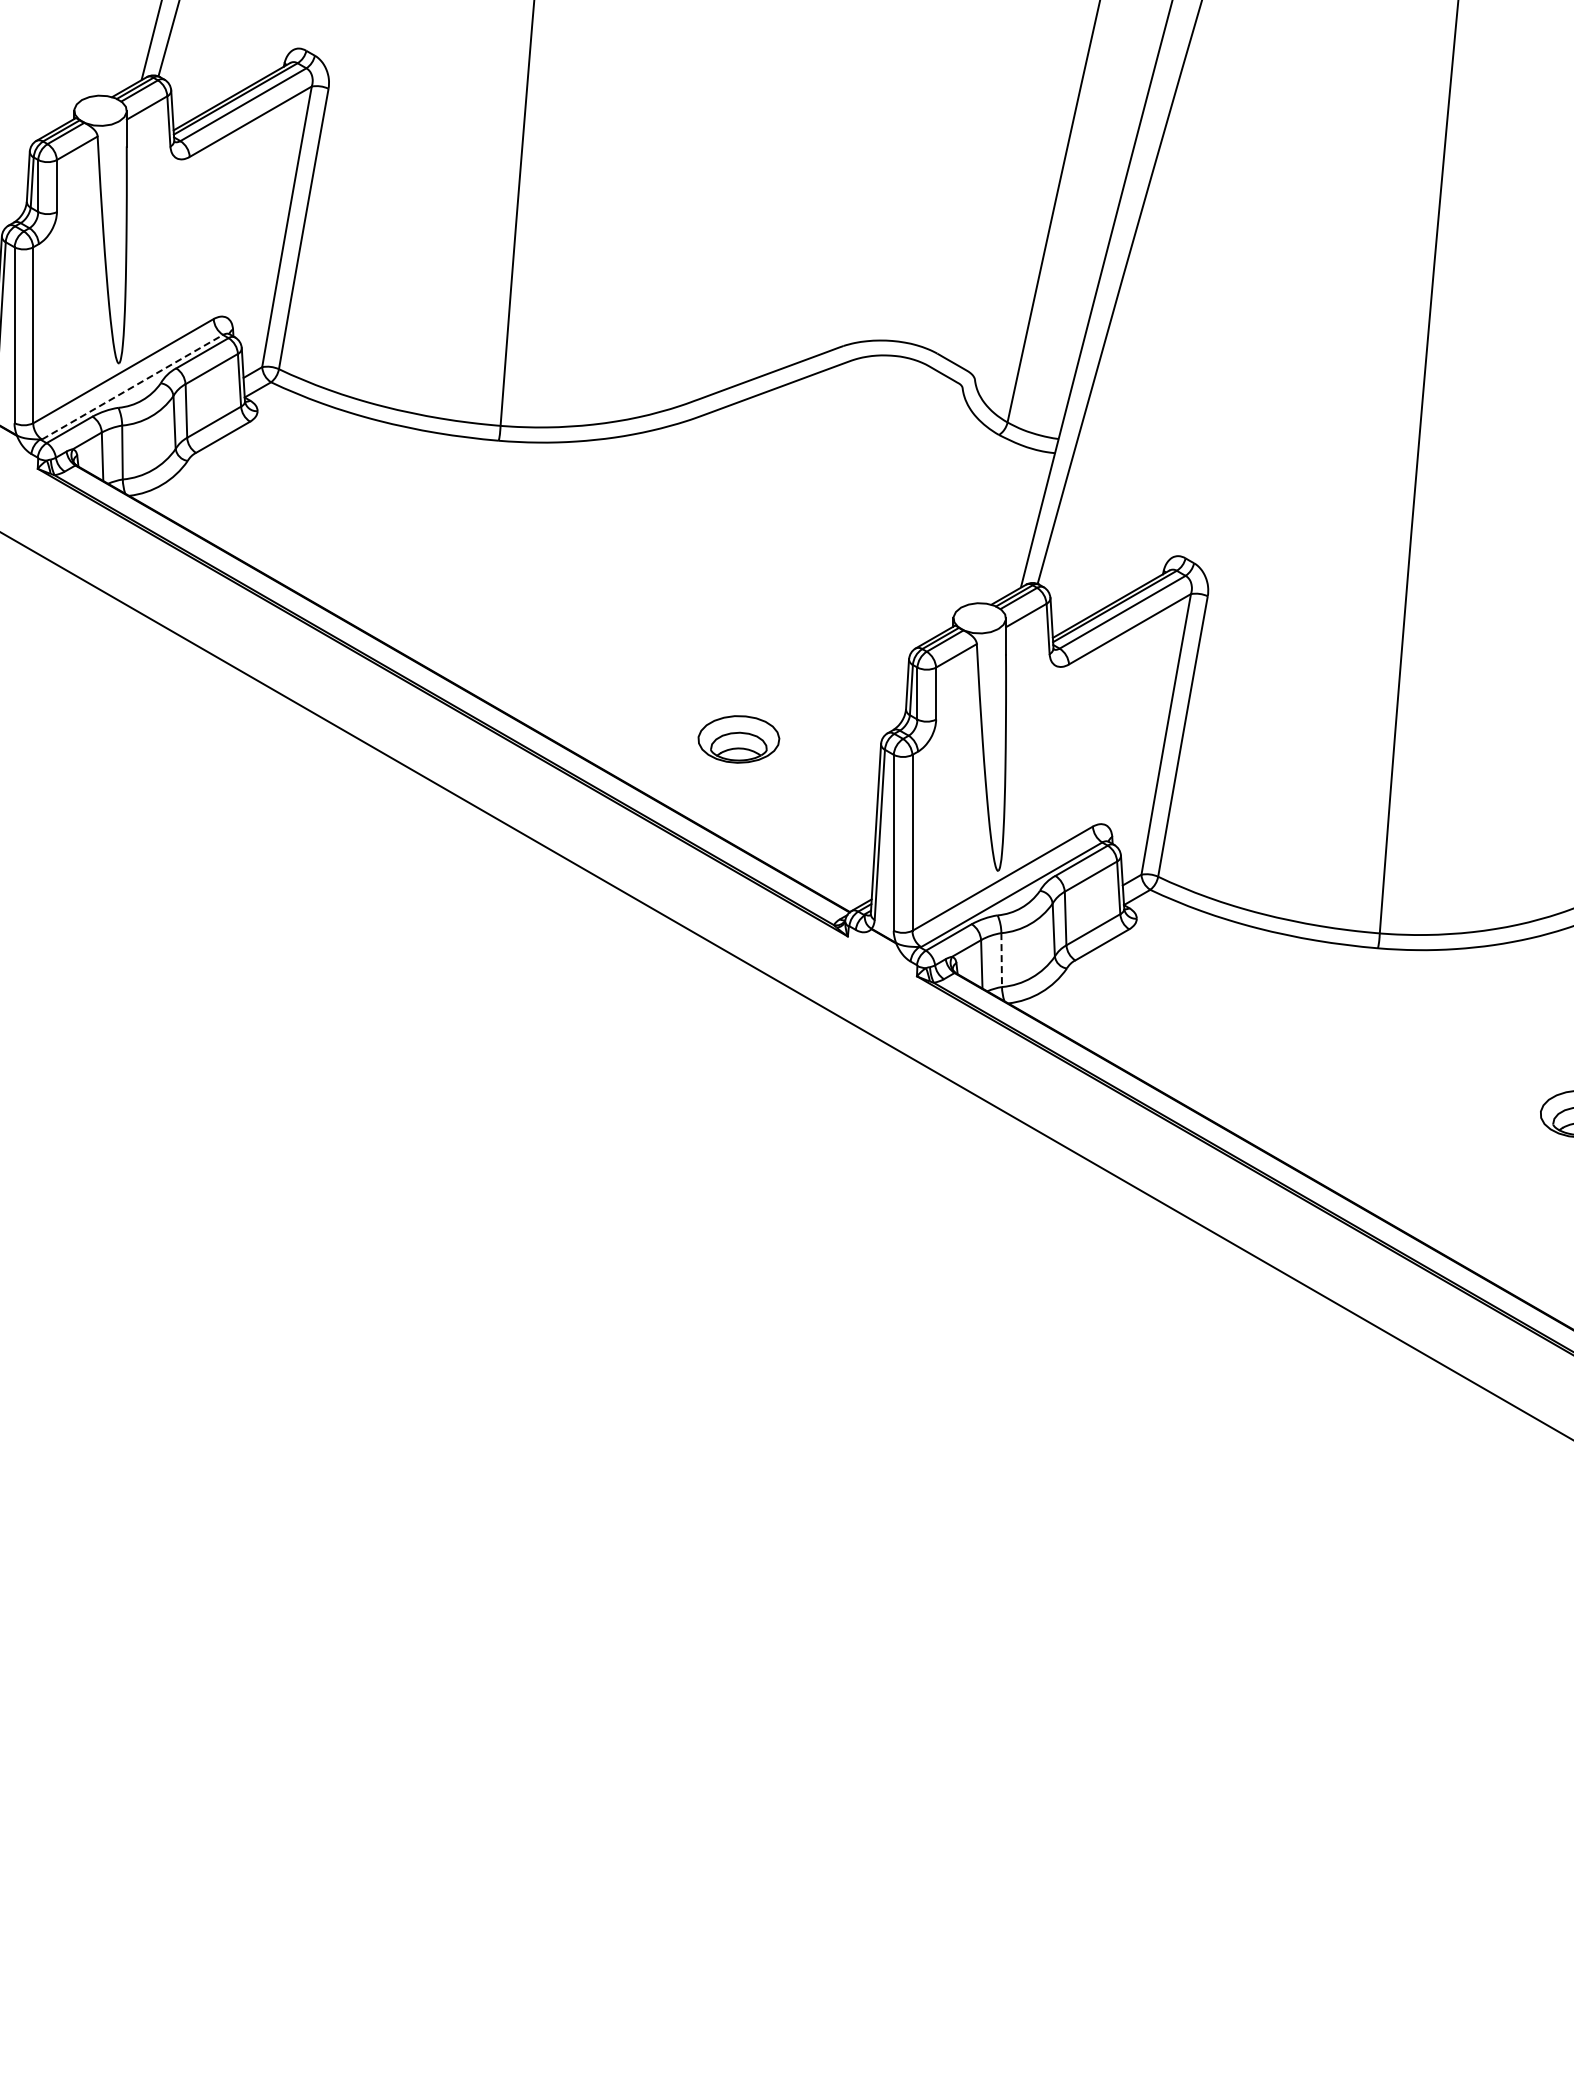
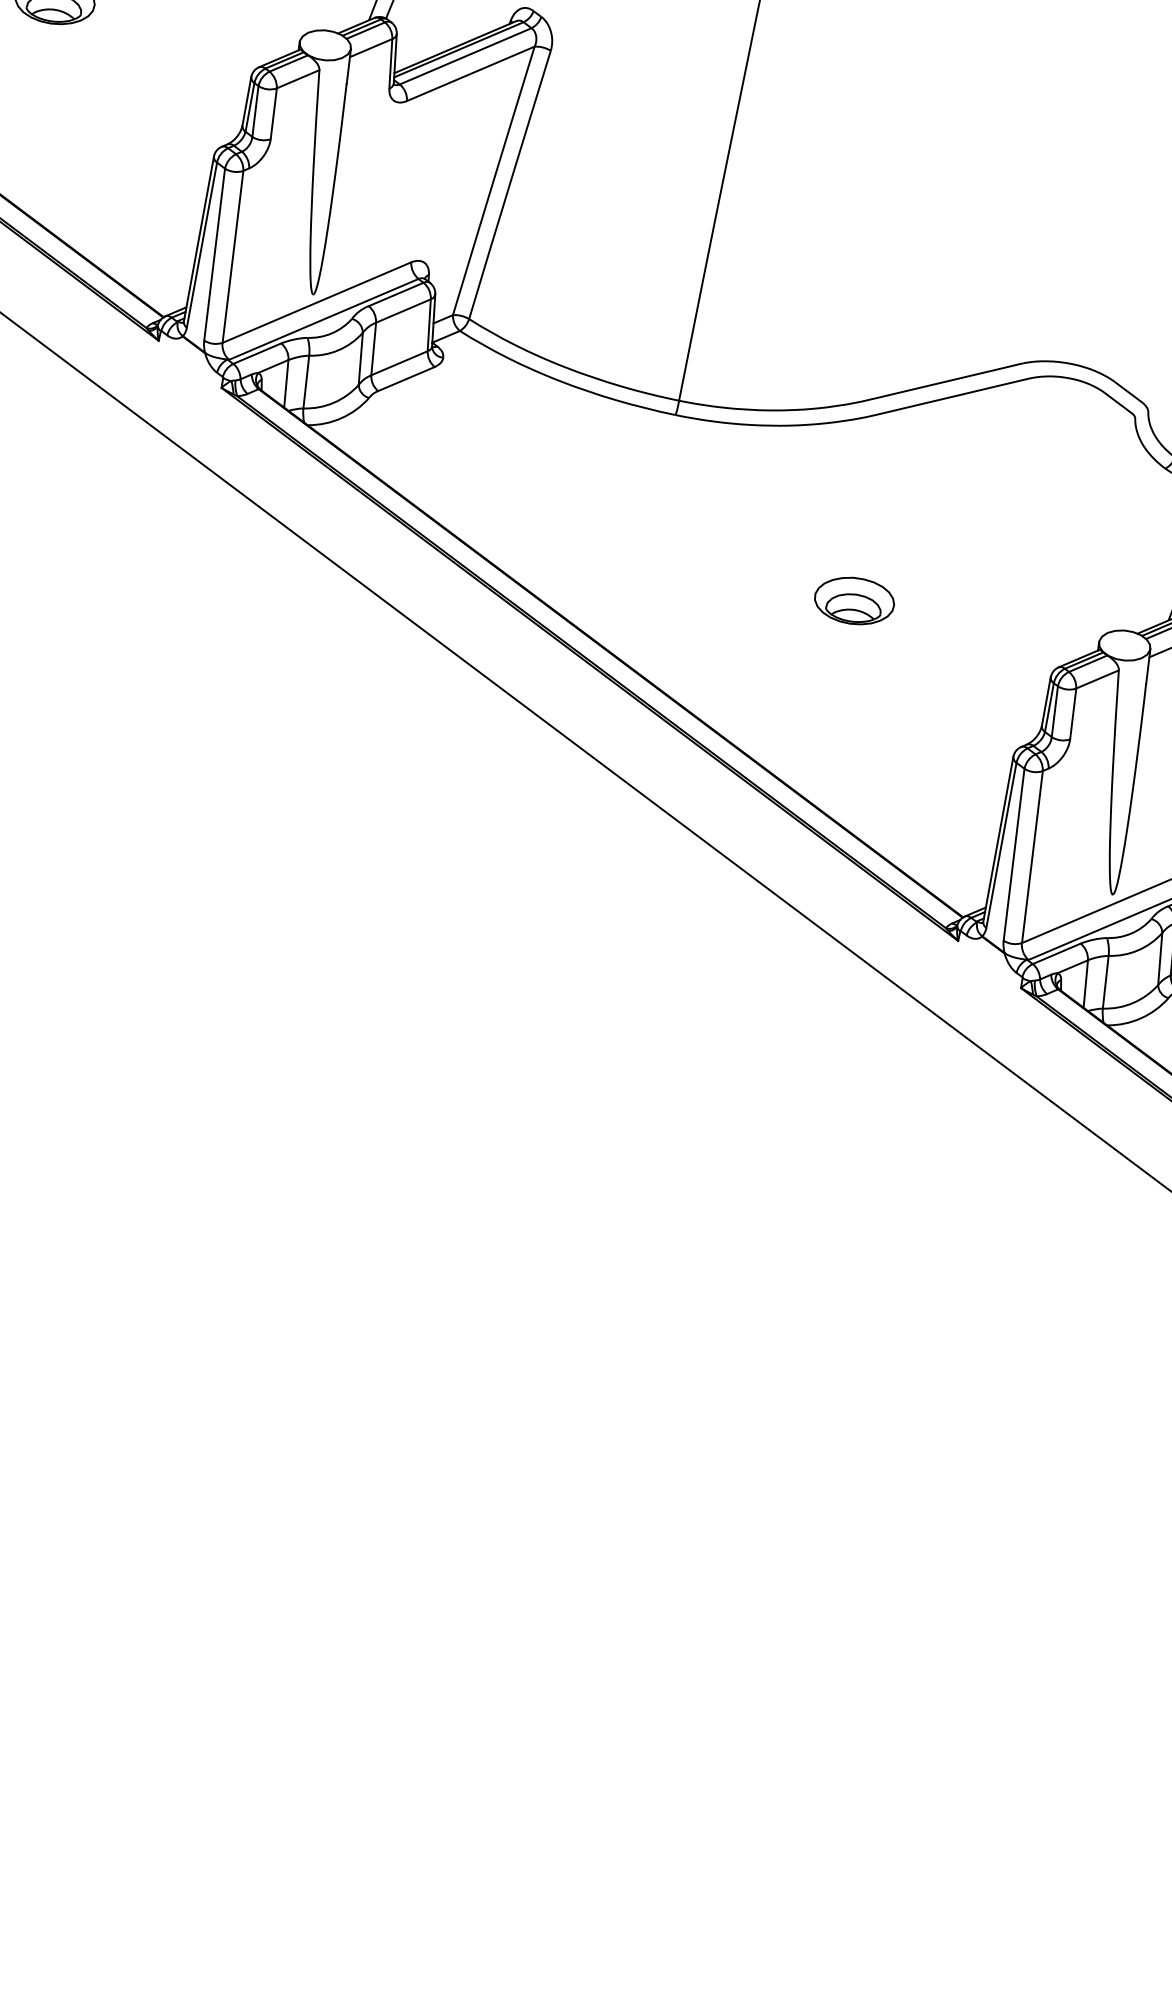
line: (132, 386) -> (323, 318), dashed -> solid
part: (738, 739) -> (854, 601), moved
line: (1001, 960) -> (1105, 982), dashed -> solid

